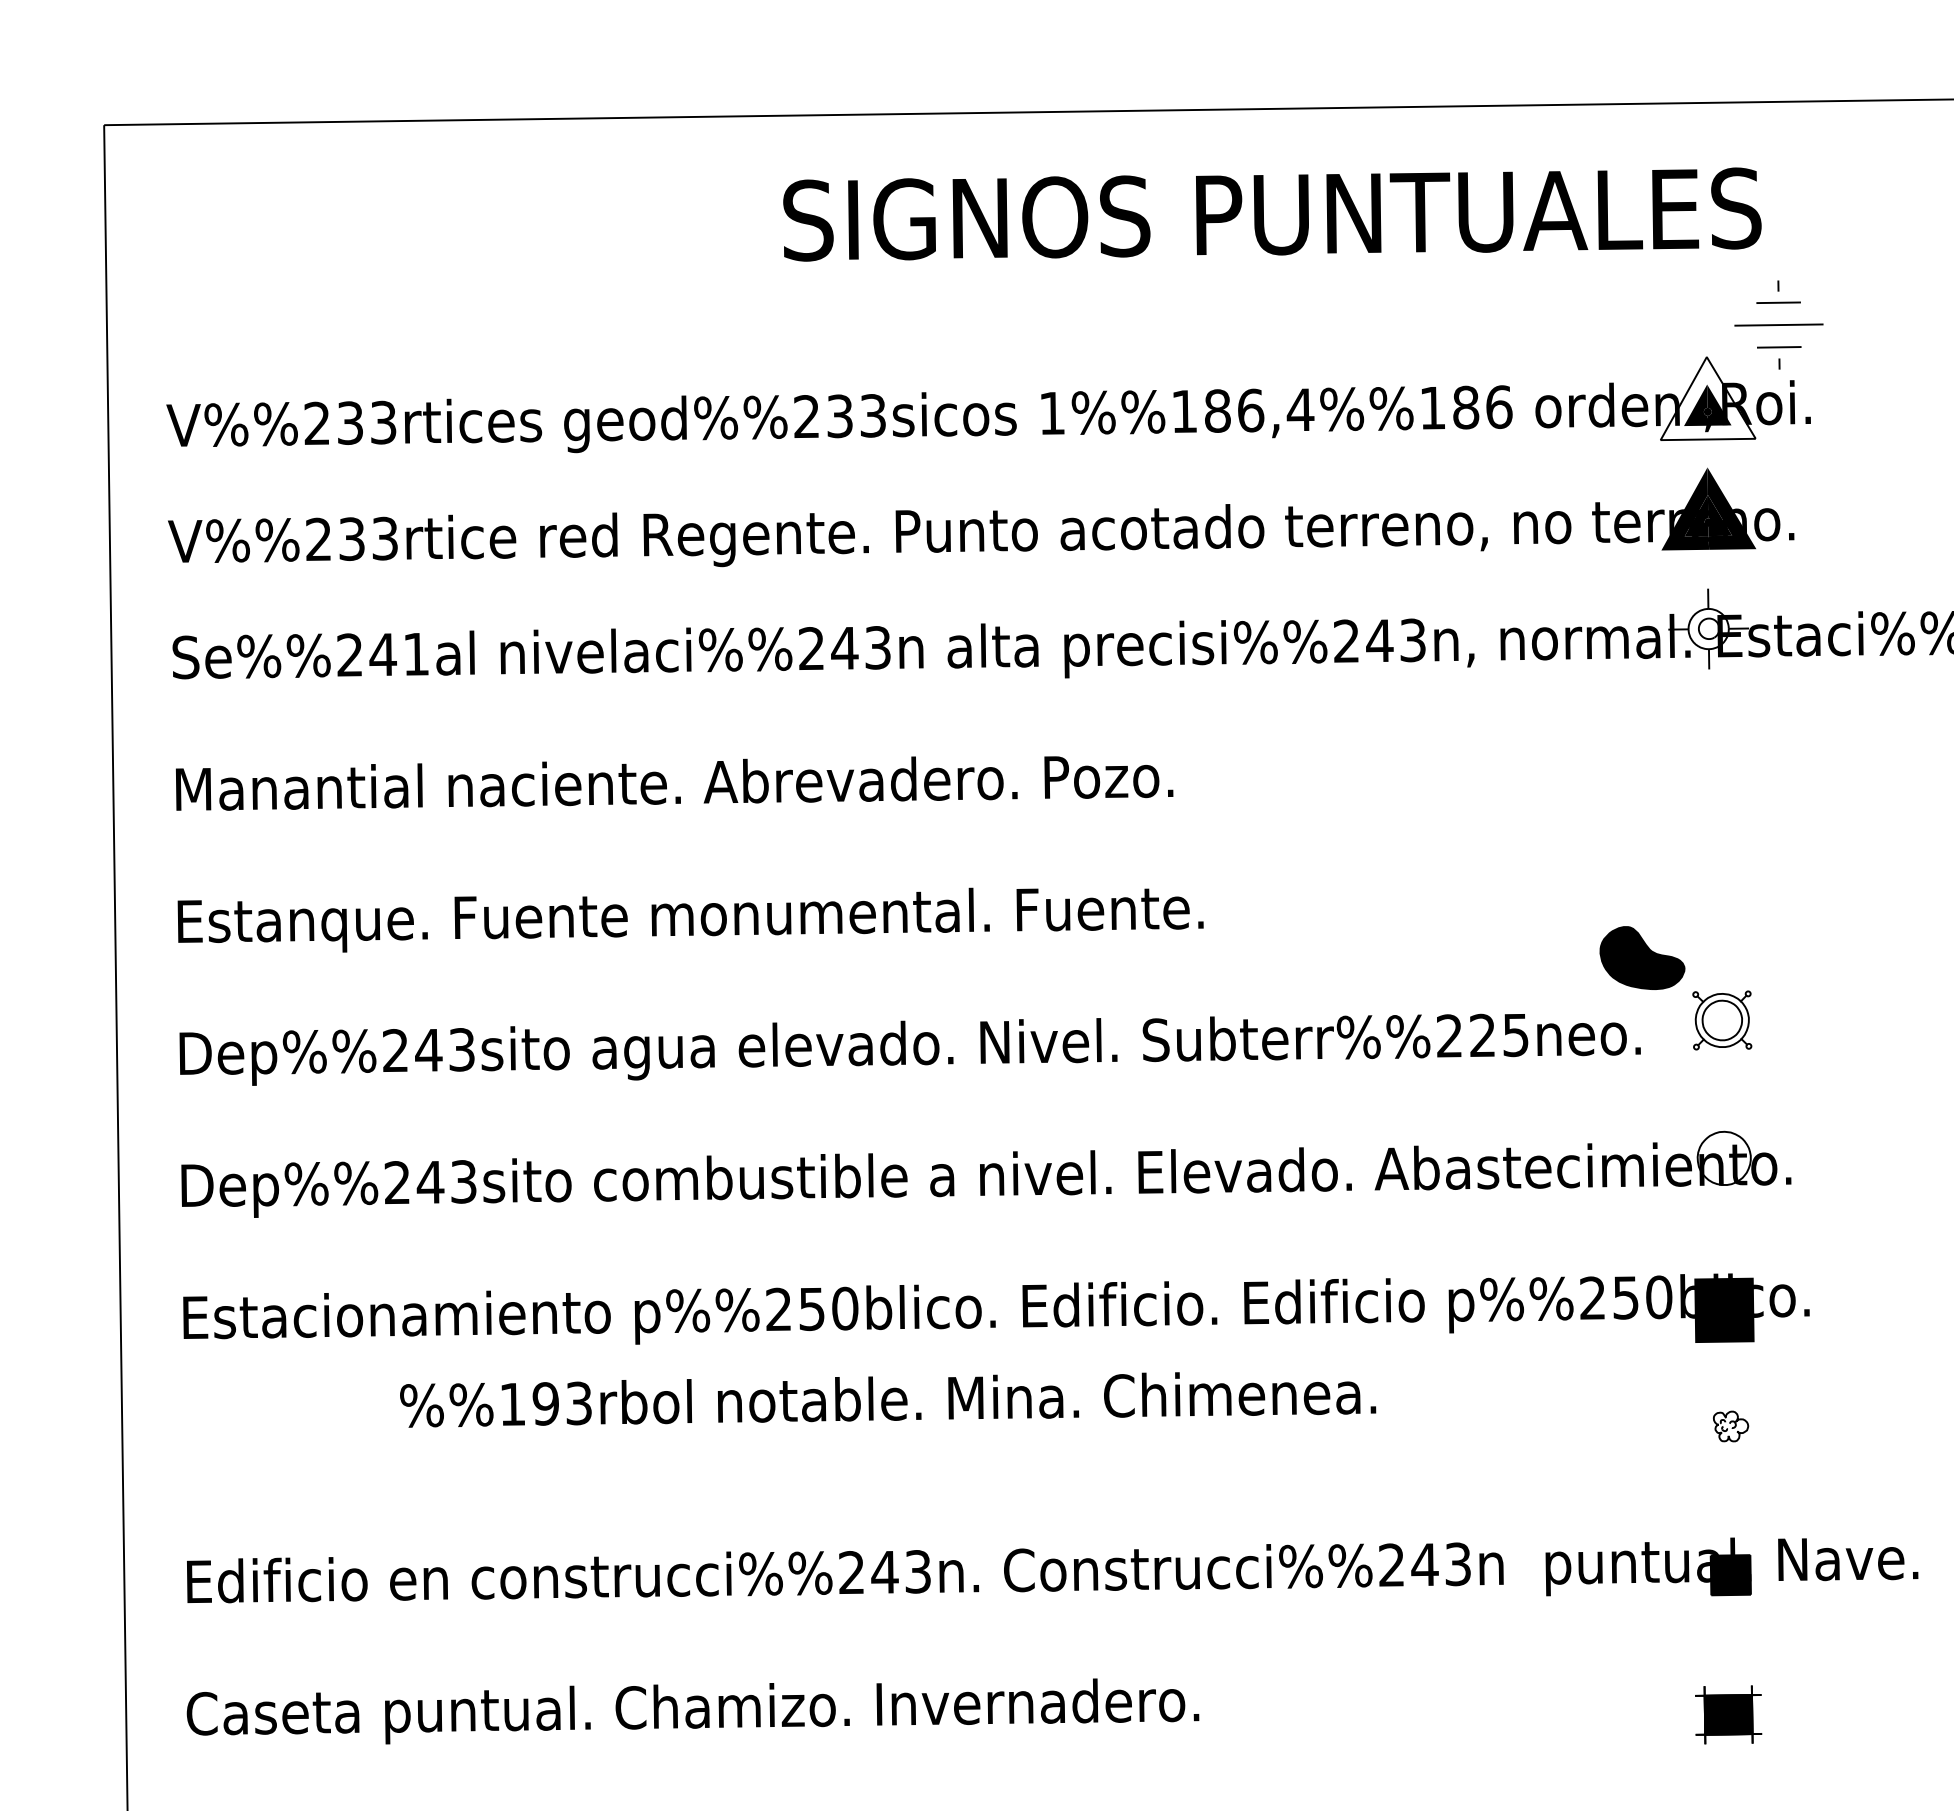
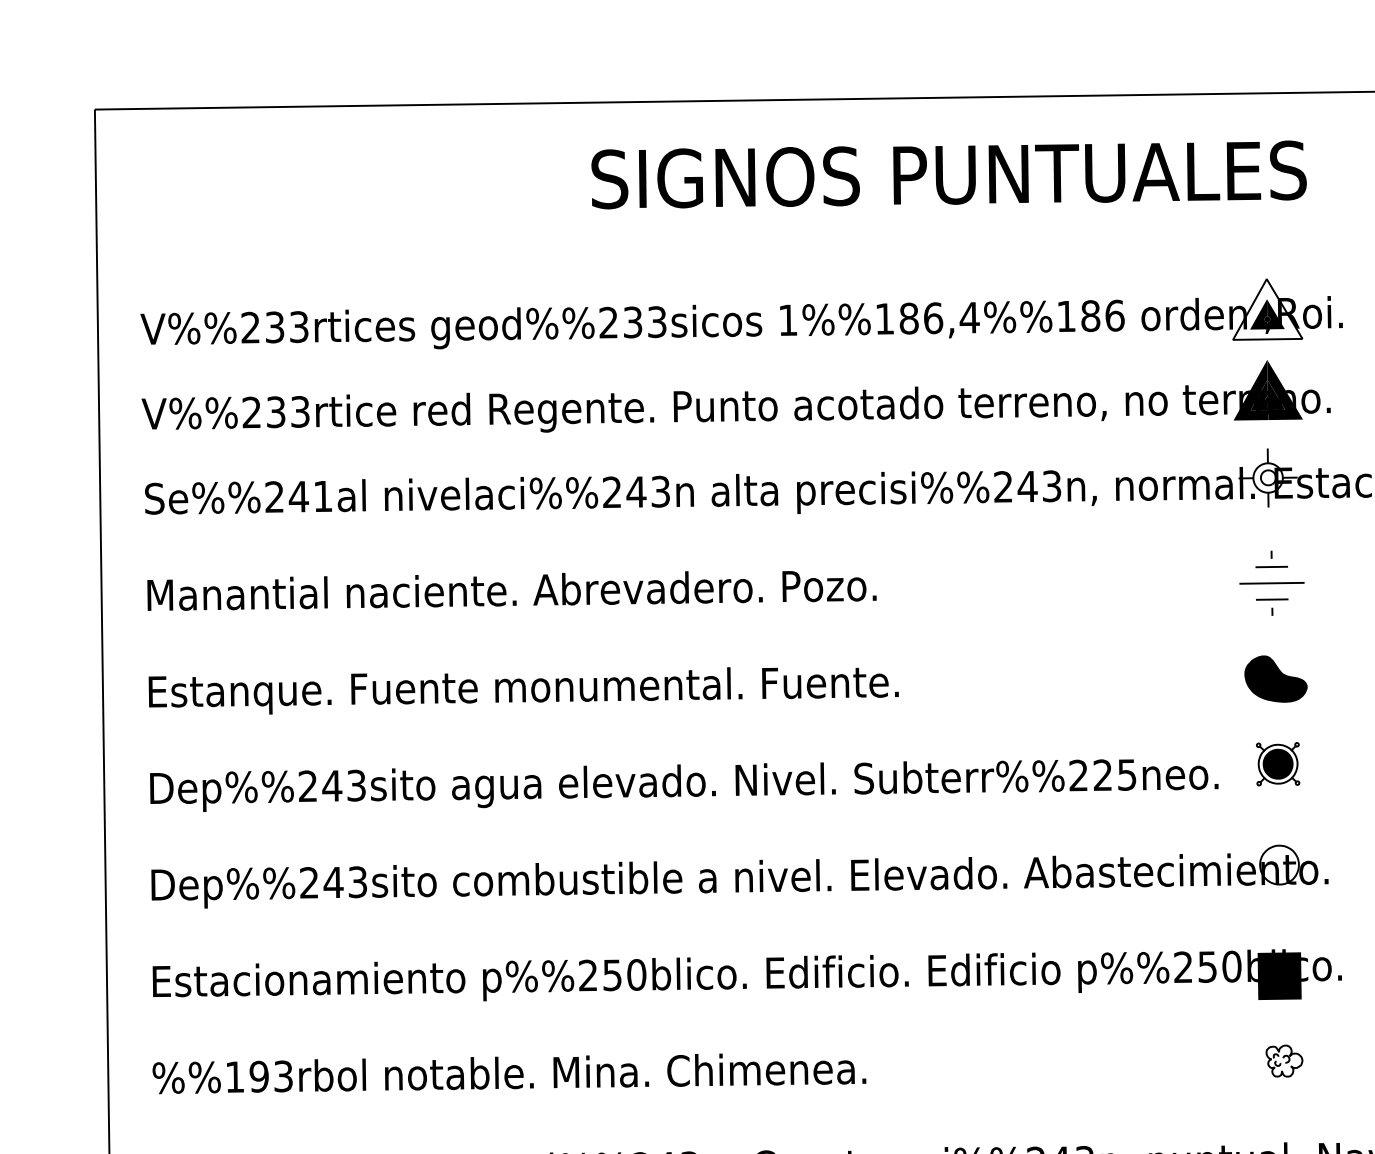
part: (1778, 324) -> (1271, 582), moved
part: (1642, 957) -> (1276, 678), moved
fill: (1722, 1020) -> (1278, 764), added
text: (888, 1399) -> (509, 1073), moved
part: (1730, 1426) -> (1284, 1061), size x1.43

